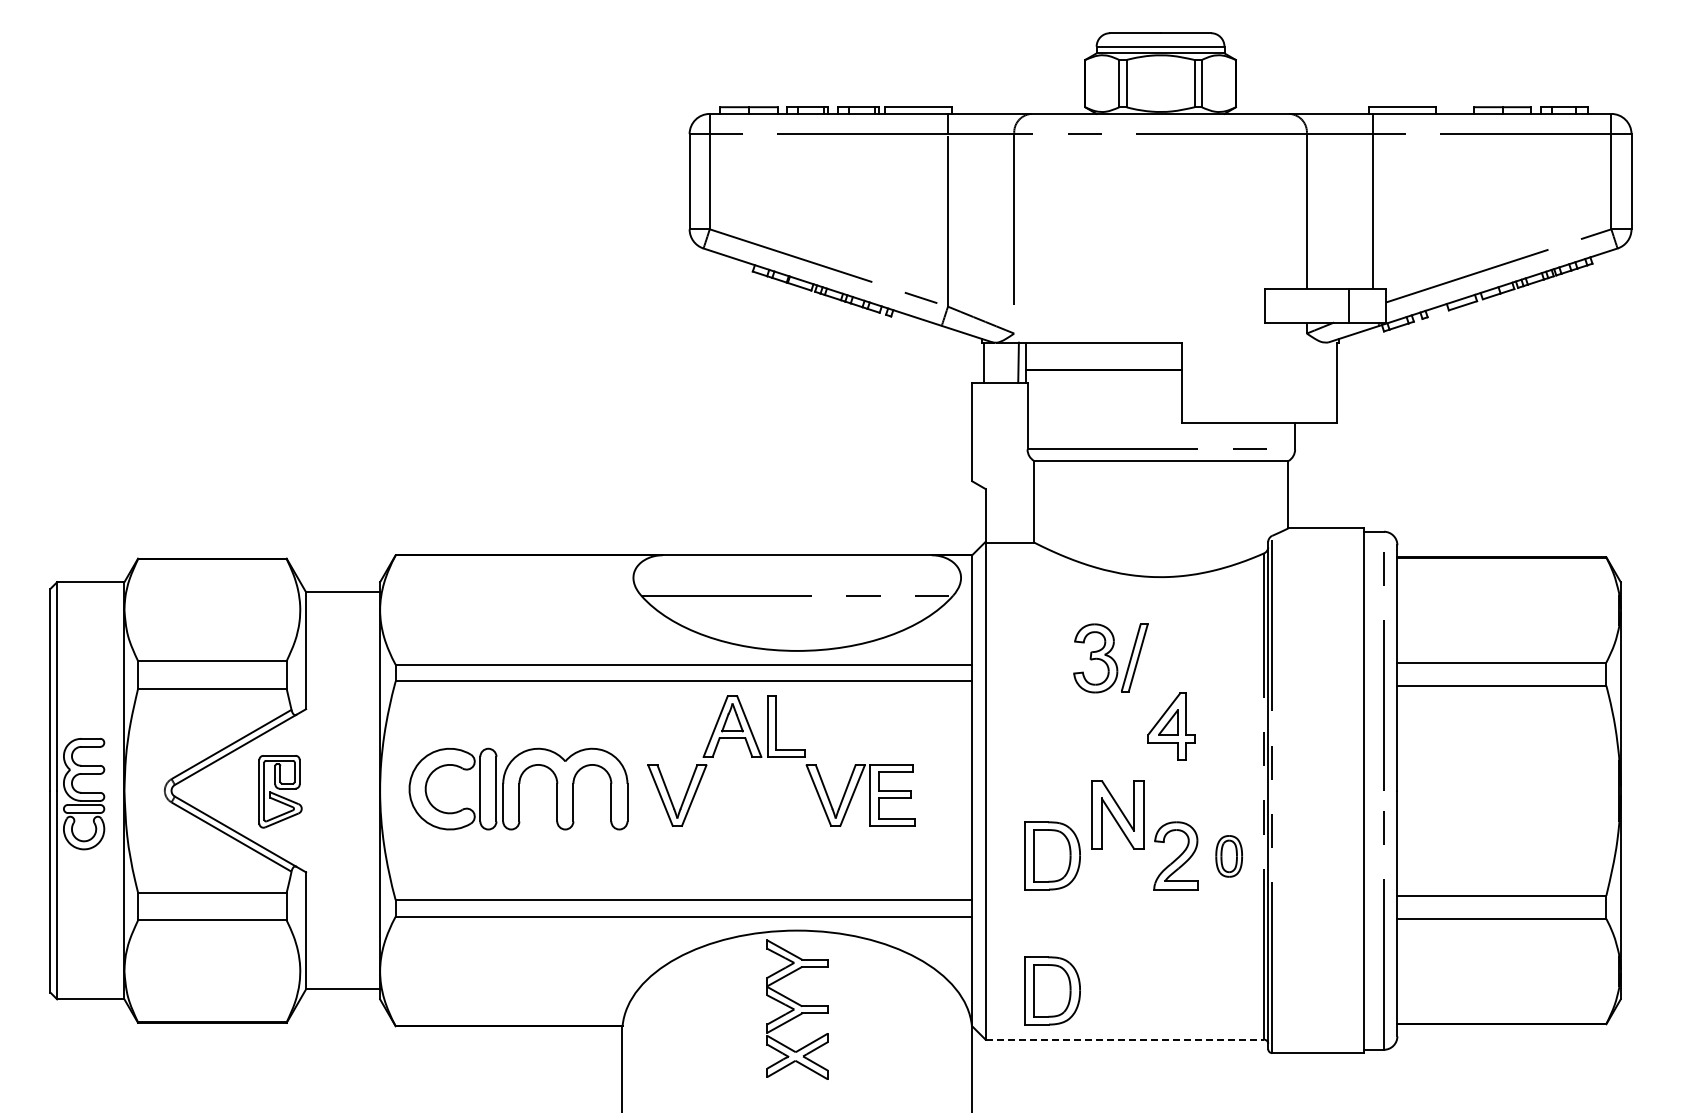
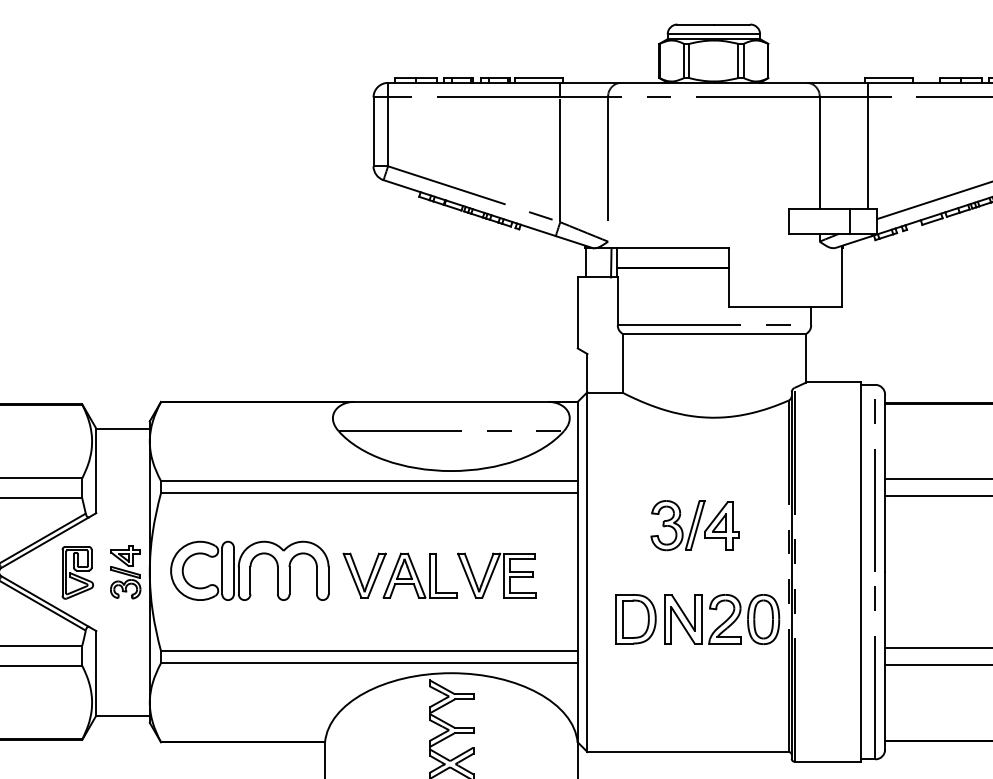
part: (1110, 658) -> (677, 525), moved
part: (753, 726) -> (419, 575), moved
part: (346, 791) -> (125, 572), added
part: (1117, 814) -> (682, 618), moved
part: (1228, 856) -> (763, 619), size x1.67
part: (1052, 990) -> (635, 716), removed
line: (1125, 1039) -> (688, 751), dashed -> solid

